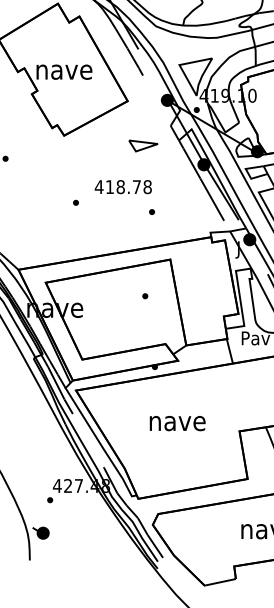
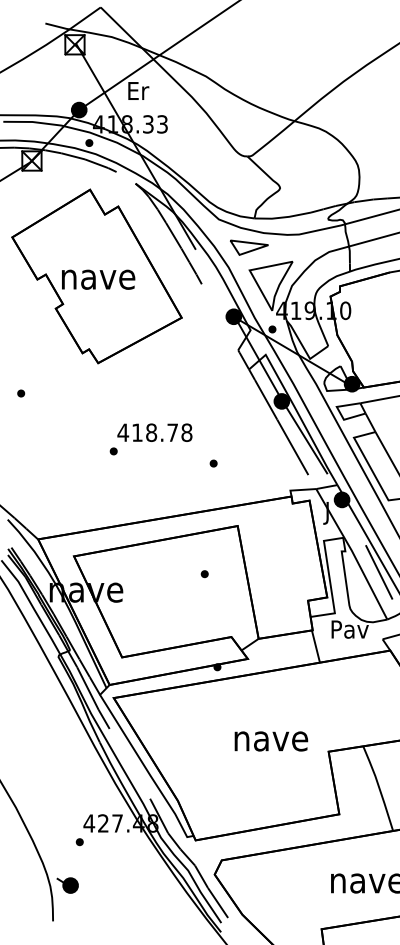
part: (143, 145) -> (249, 247), moved
text: (123, 186) -> (154, 432), moved
text: (177, 423) -> (271, 741), moved

